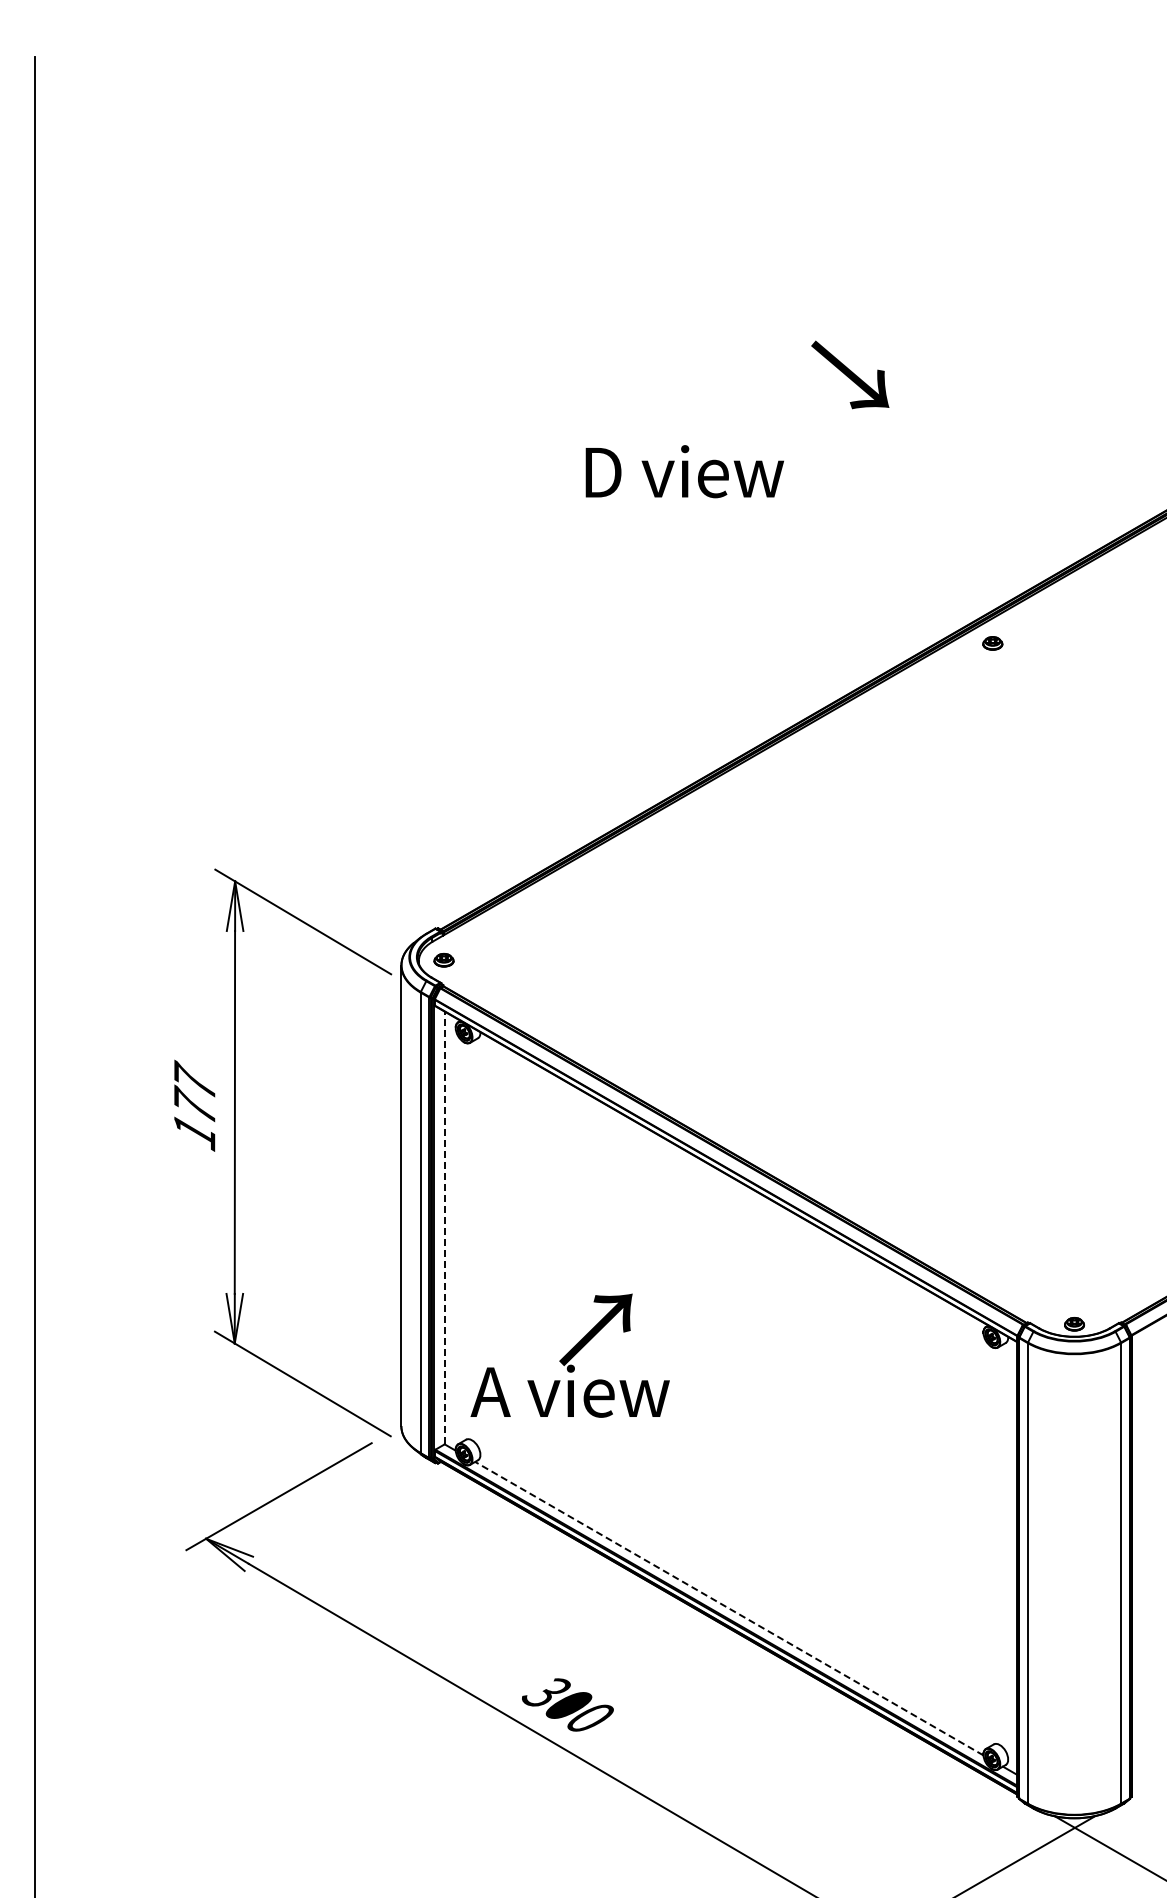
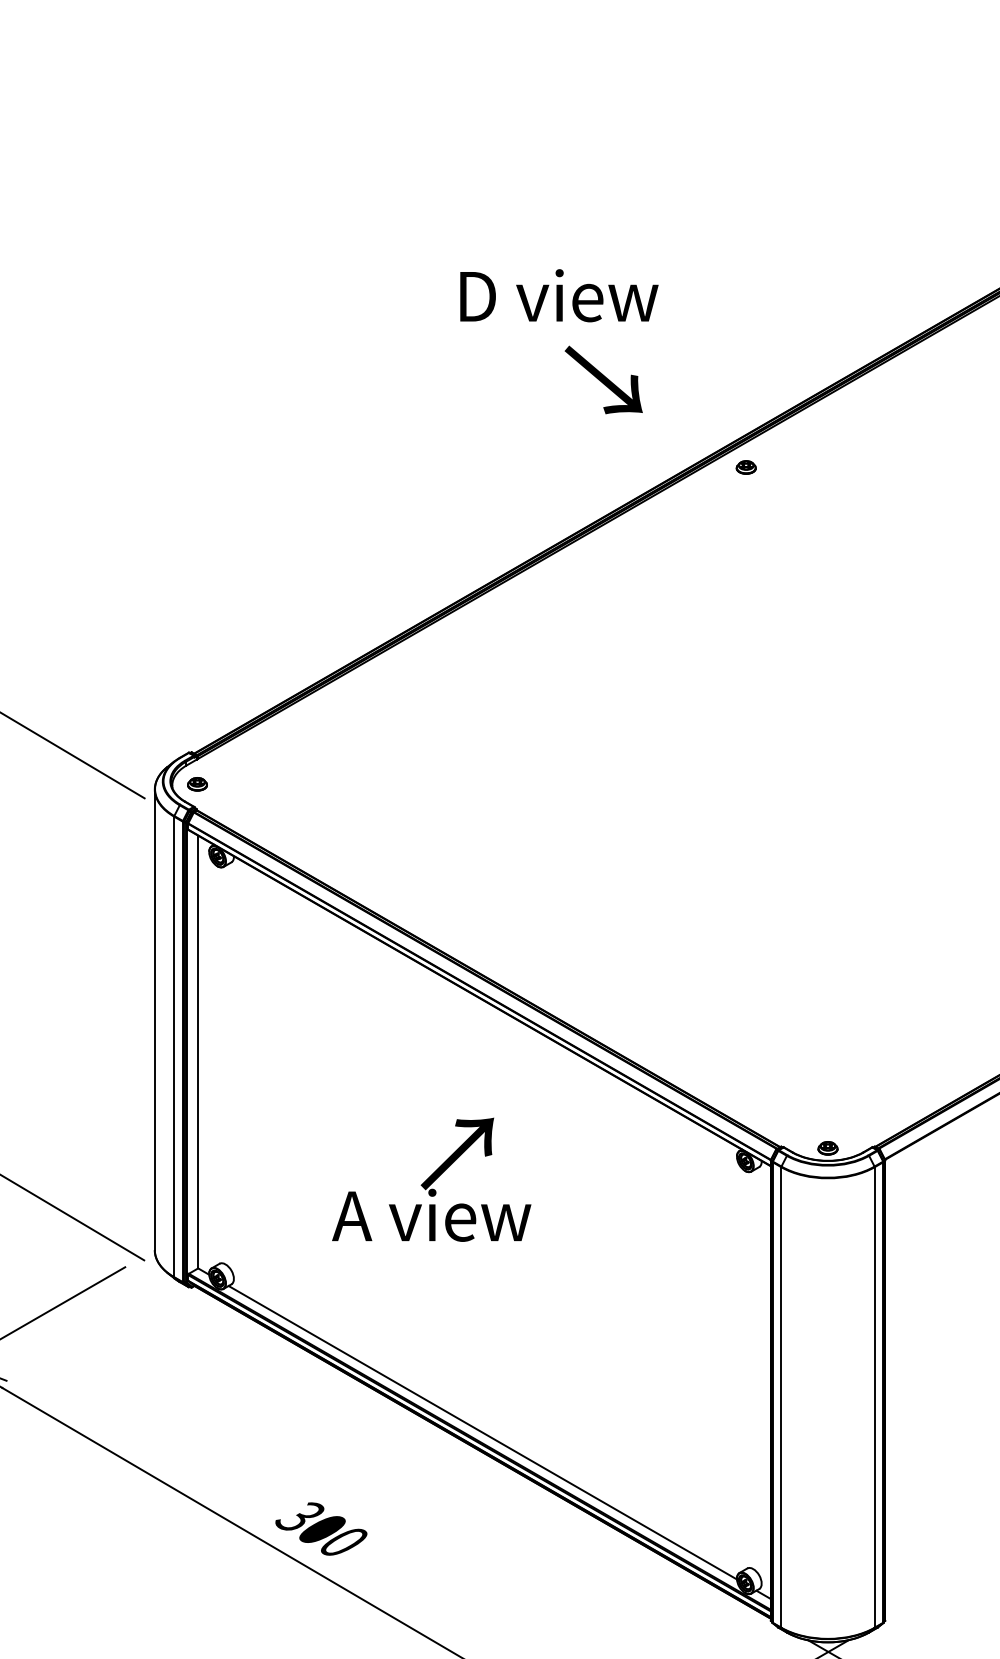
text: (850, 374) -> (603, 379), moved
text: (684, 471) -> (558, 295), moved
line: (444, 1227) -> (197, 1051), dashed -> solid
text: (569, 1355) -> (430, 1179), moved
line: (728, 1608) -> (481, 1432), dashed -> solid

